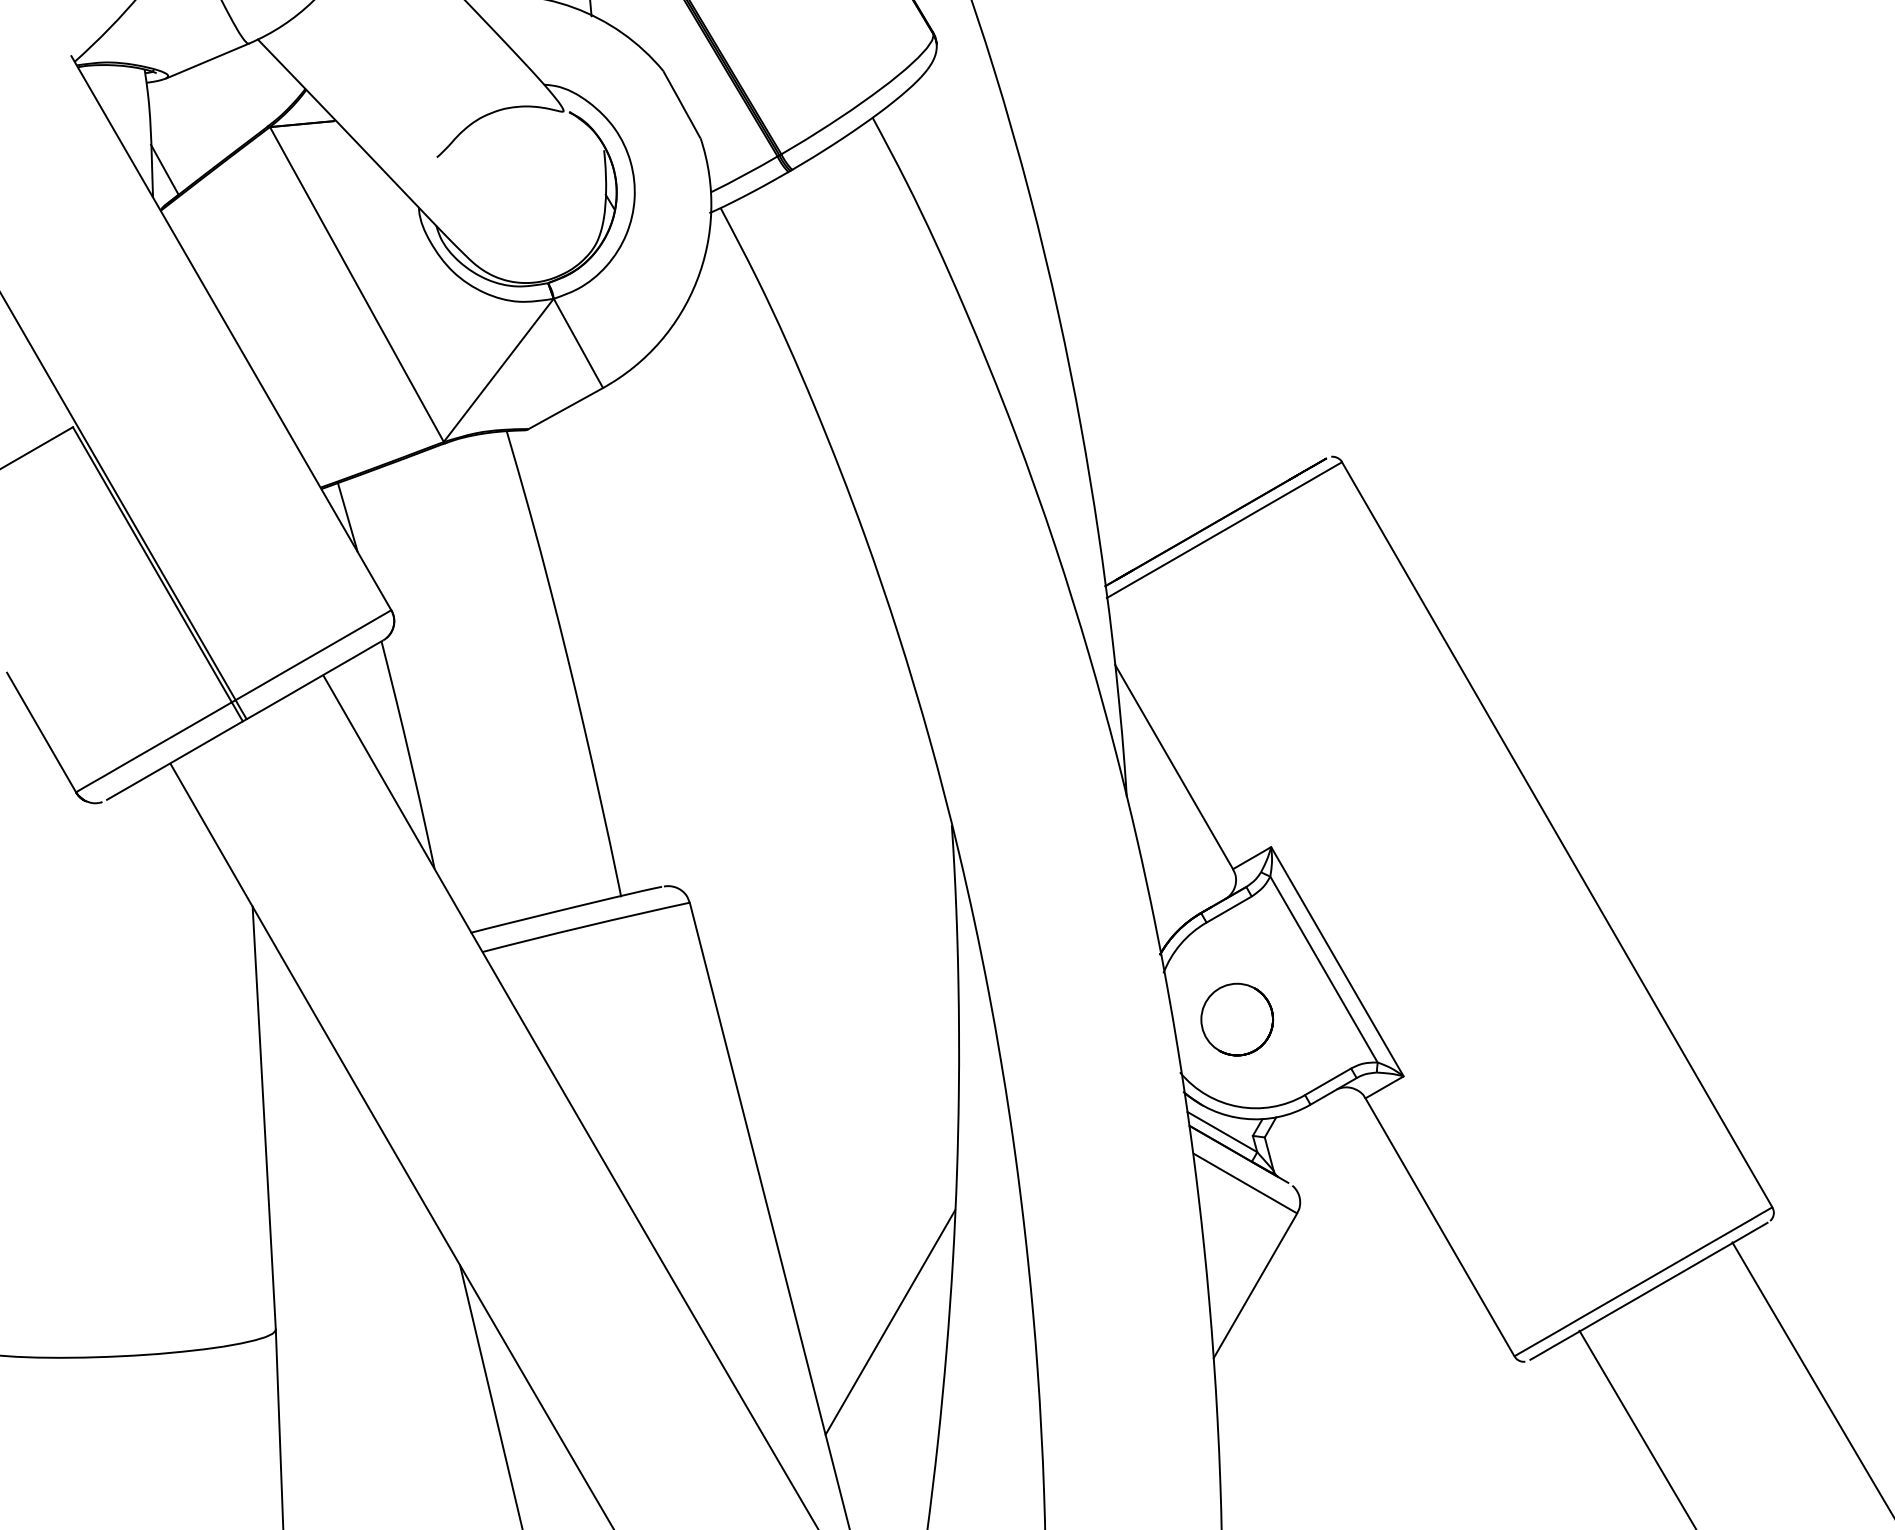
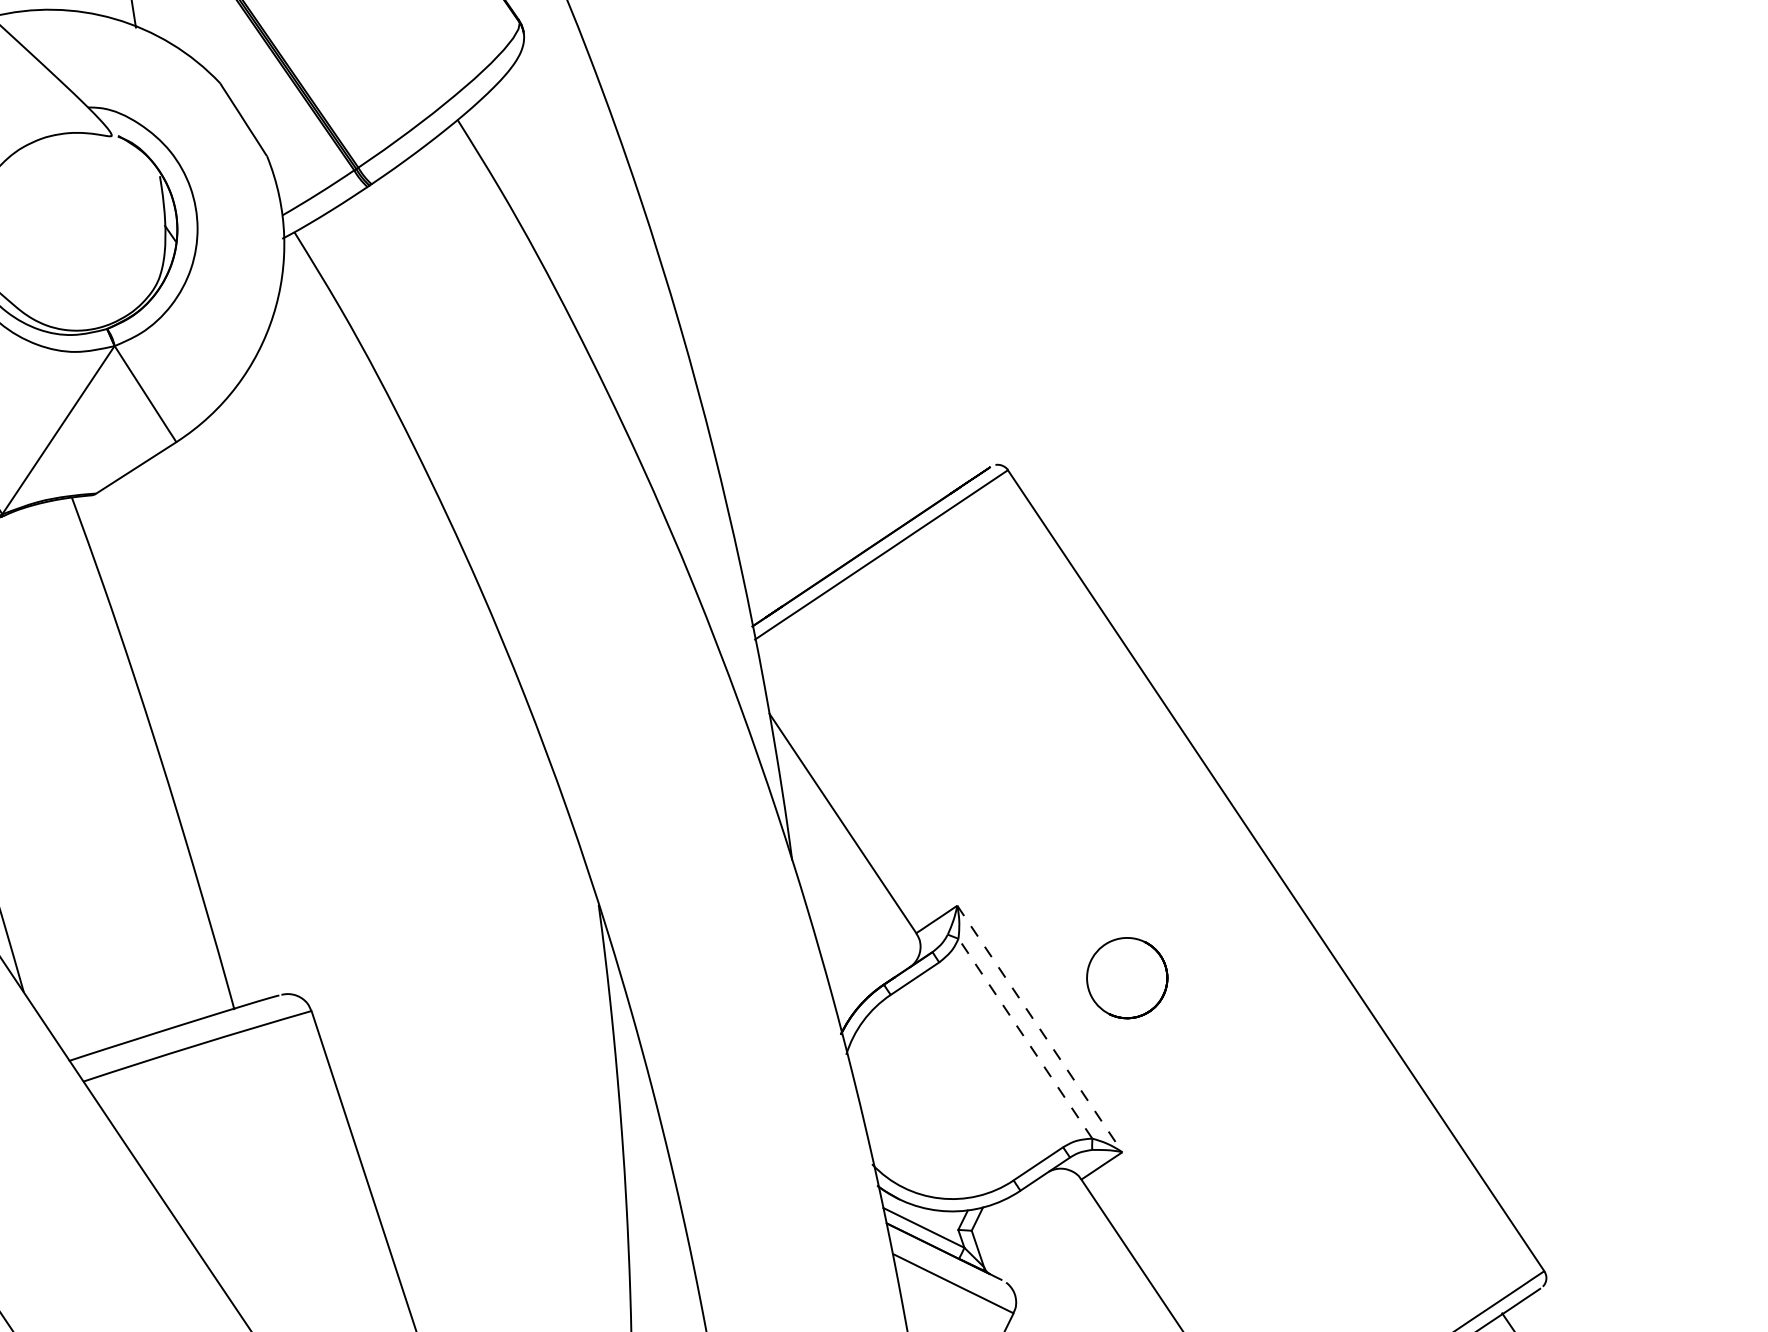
line: (1337, 962) -> (1040, 1029), solid -> dashed
line: (1323, 969) -> (1024, 1038), solid -> dashed
part: (1237, 1019) -> (1127, 977), moved

